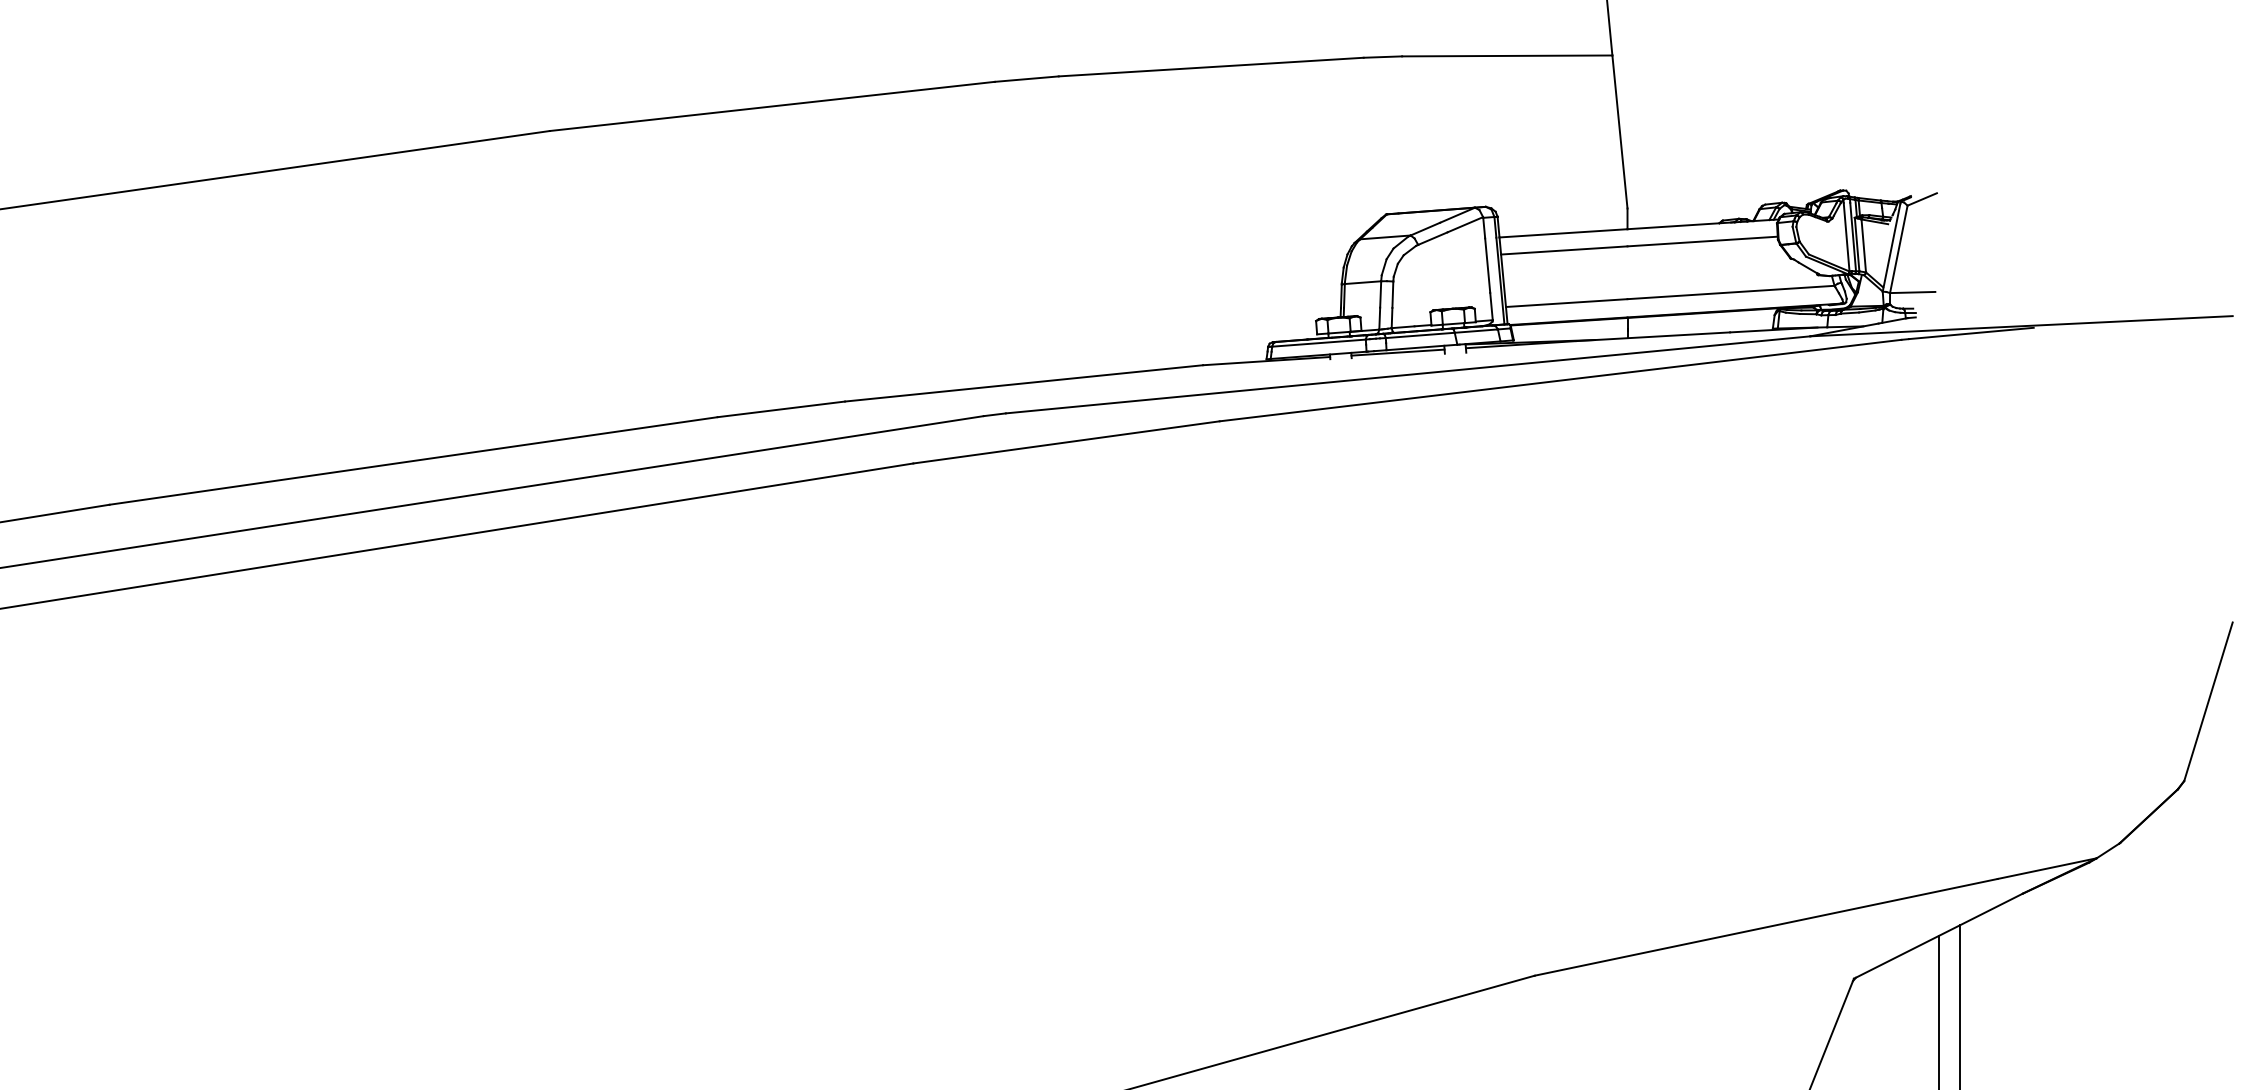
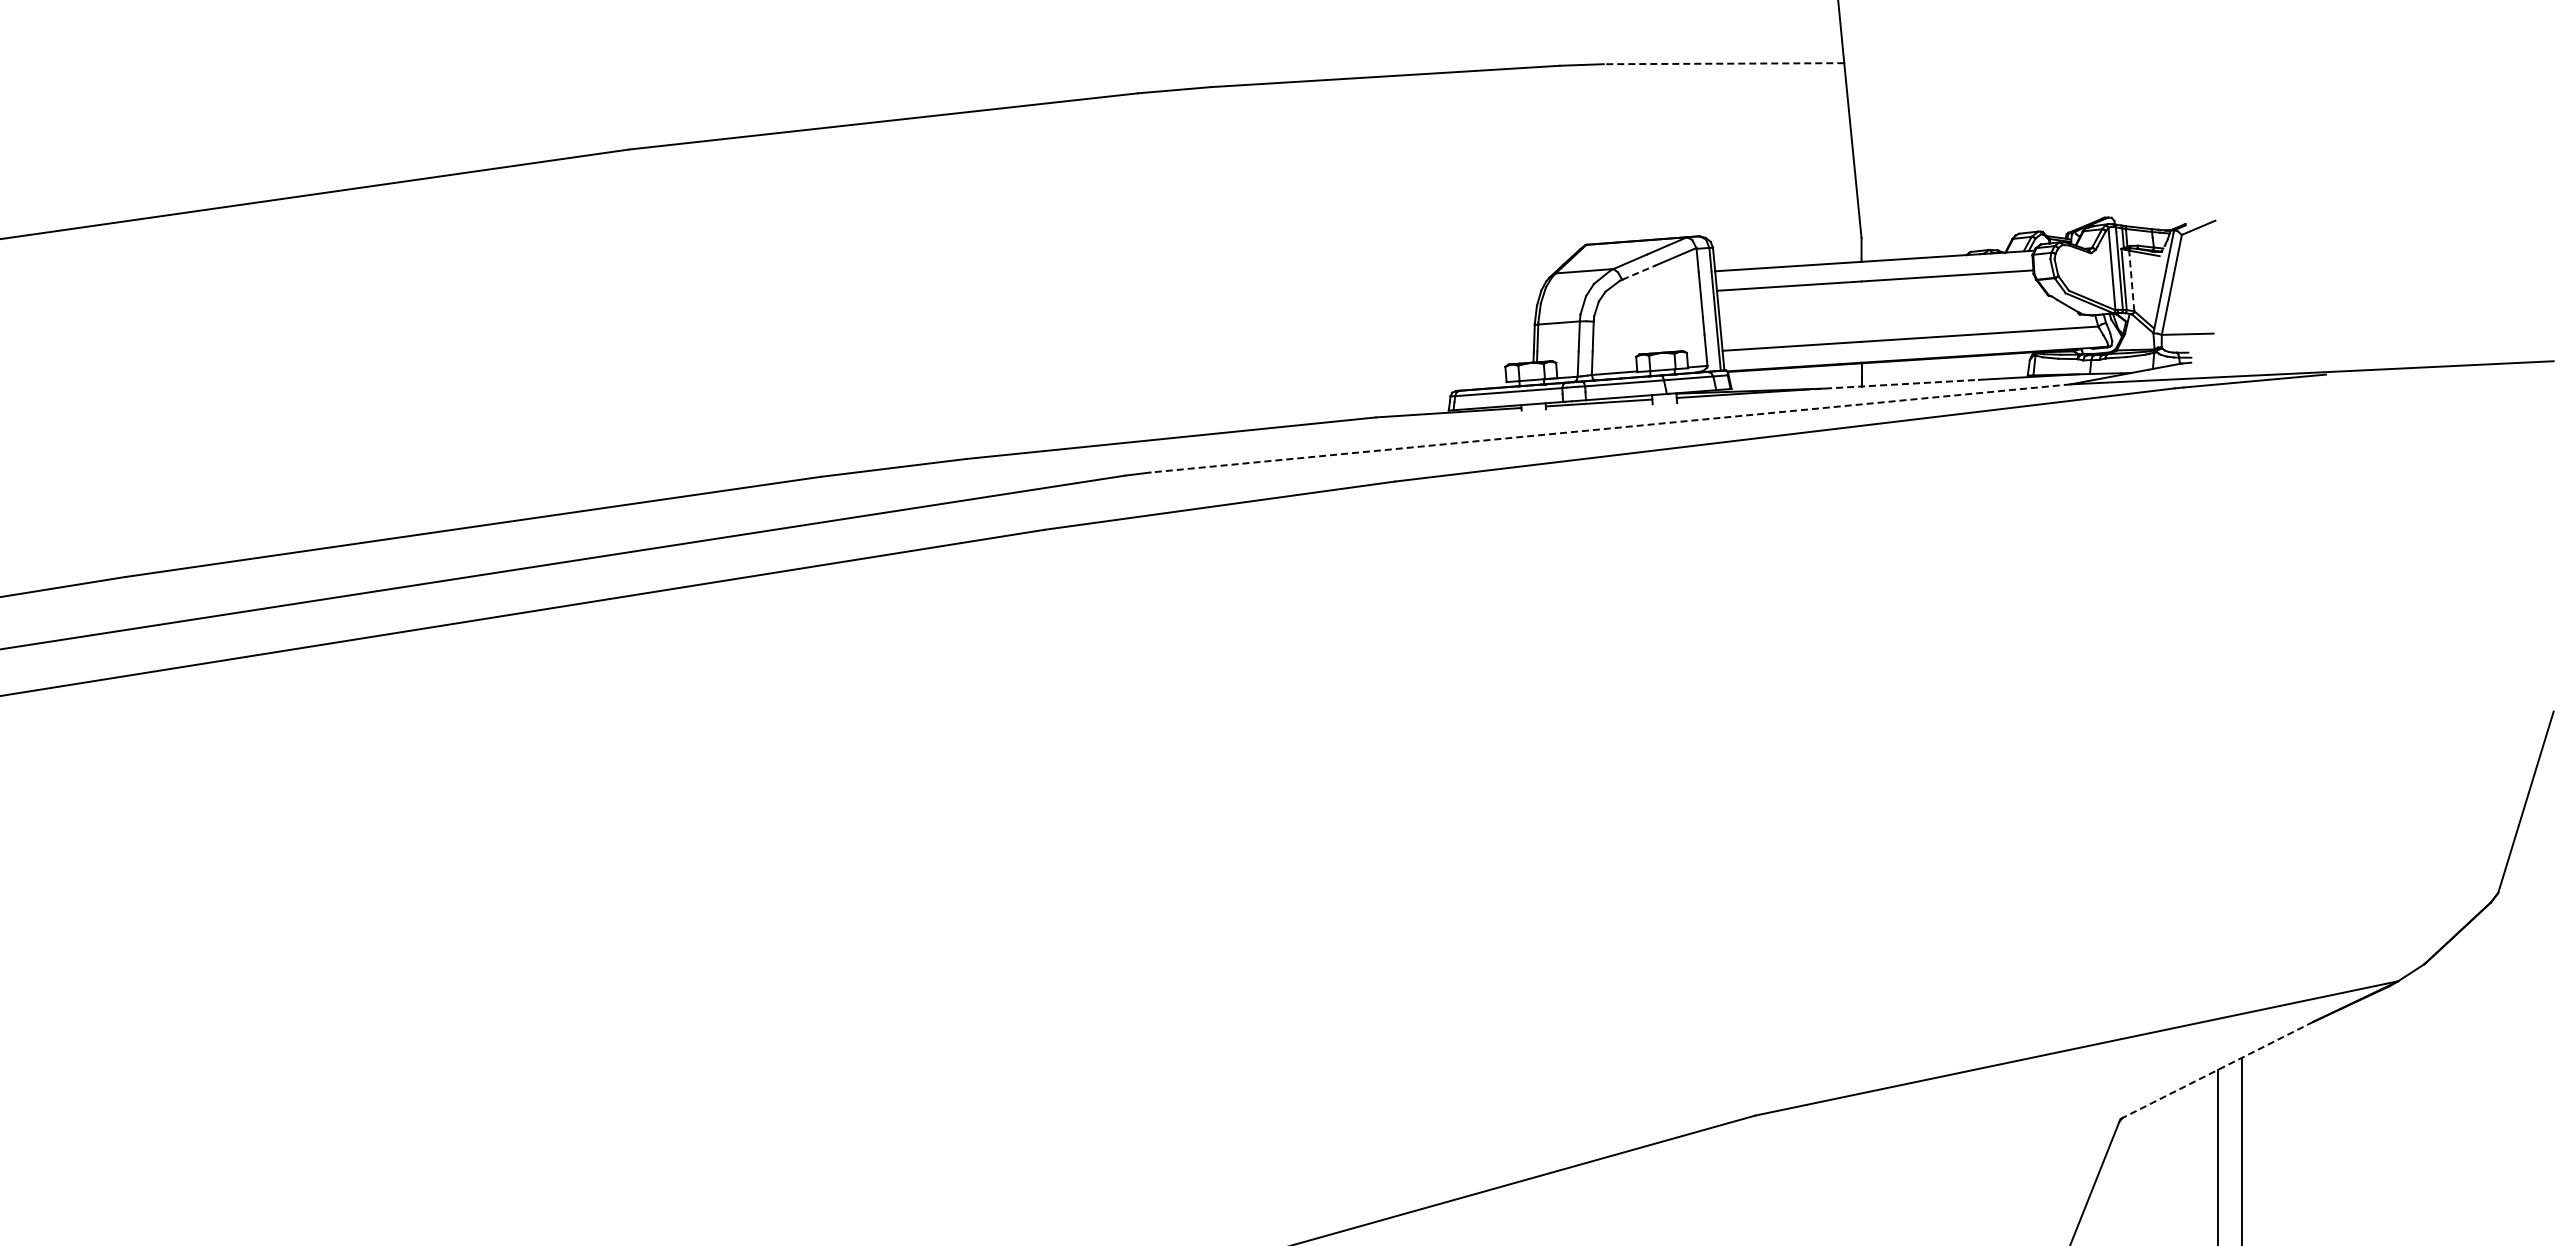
line: (1506, 55) -> (1723, 63), solid -> dashed
line: (1433, 238) -> (1639, 272), solid -> dashed
line: (1863, 245) -> (2131, 280), solid -> dashed
line: (1653, 336) -> (1891, 384), solid -> dashed
line: (1407, 374) -> (1610, 428), solid -> dashed
line: (1938, 936) -> (2217, 1070), solid -> dashed

